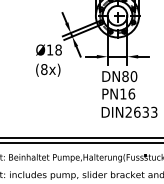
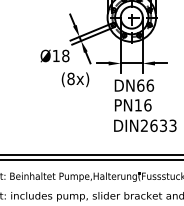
text: (48, 69) -> (75, 78), moved
text: (129, 76) -> (145, 85), DN80 -> DN66

